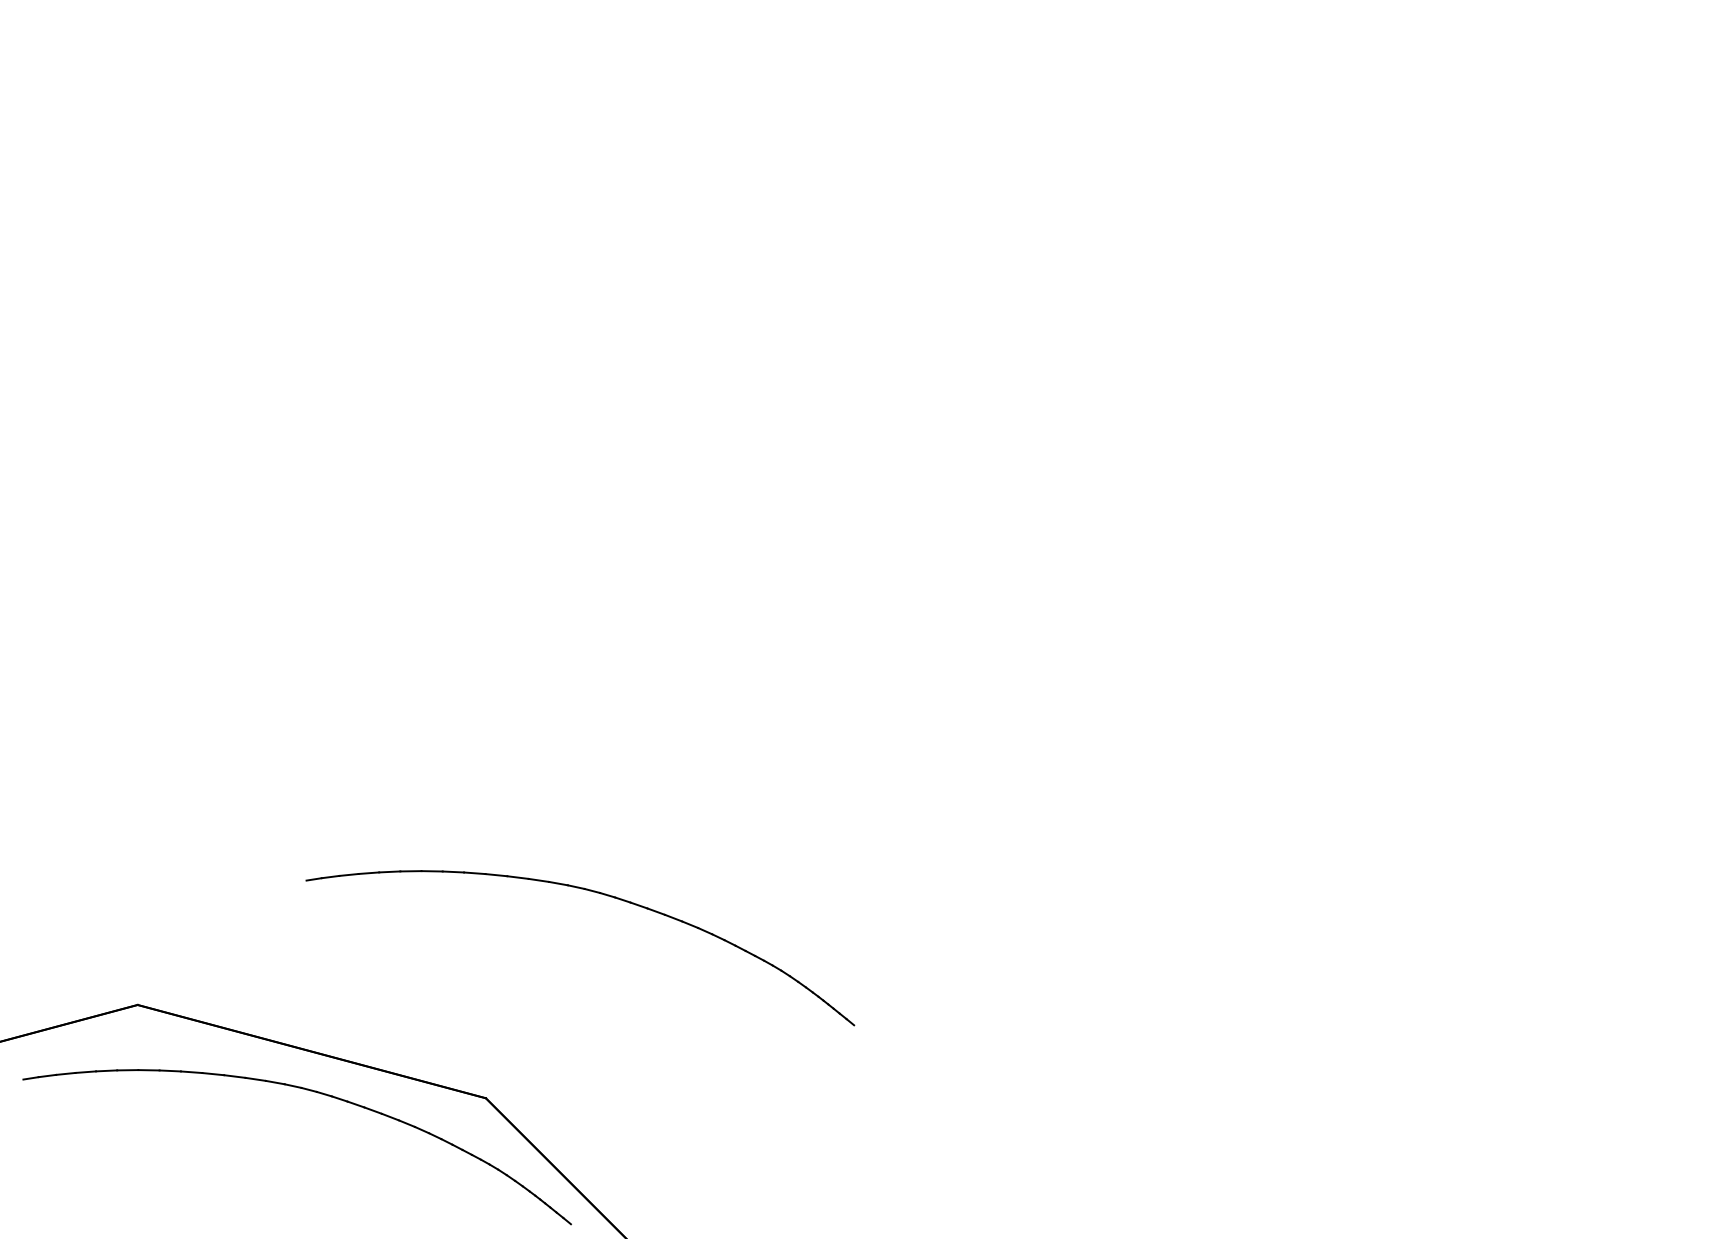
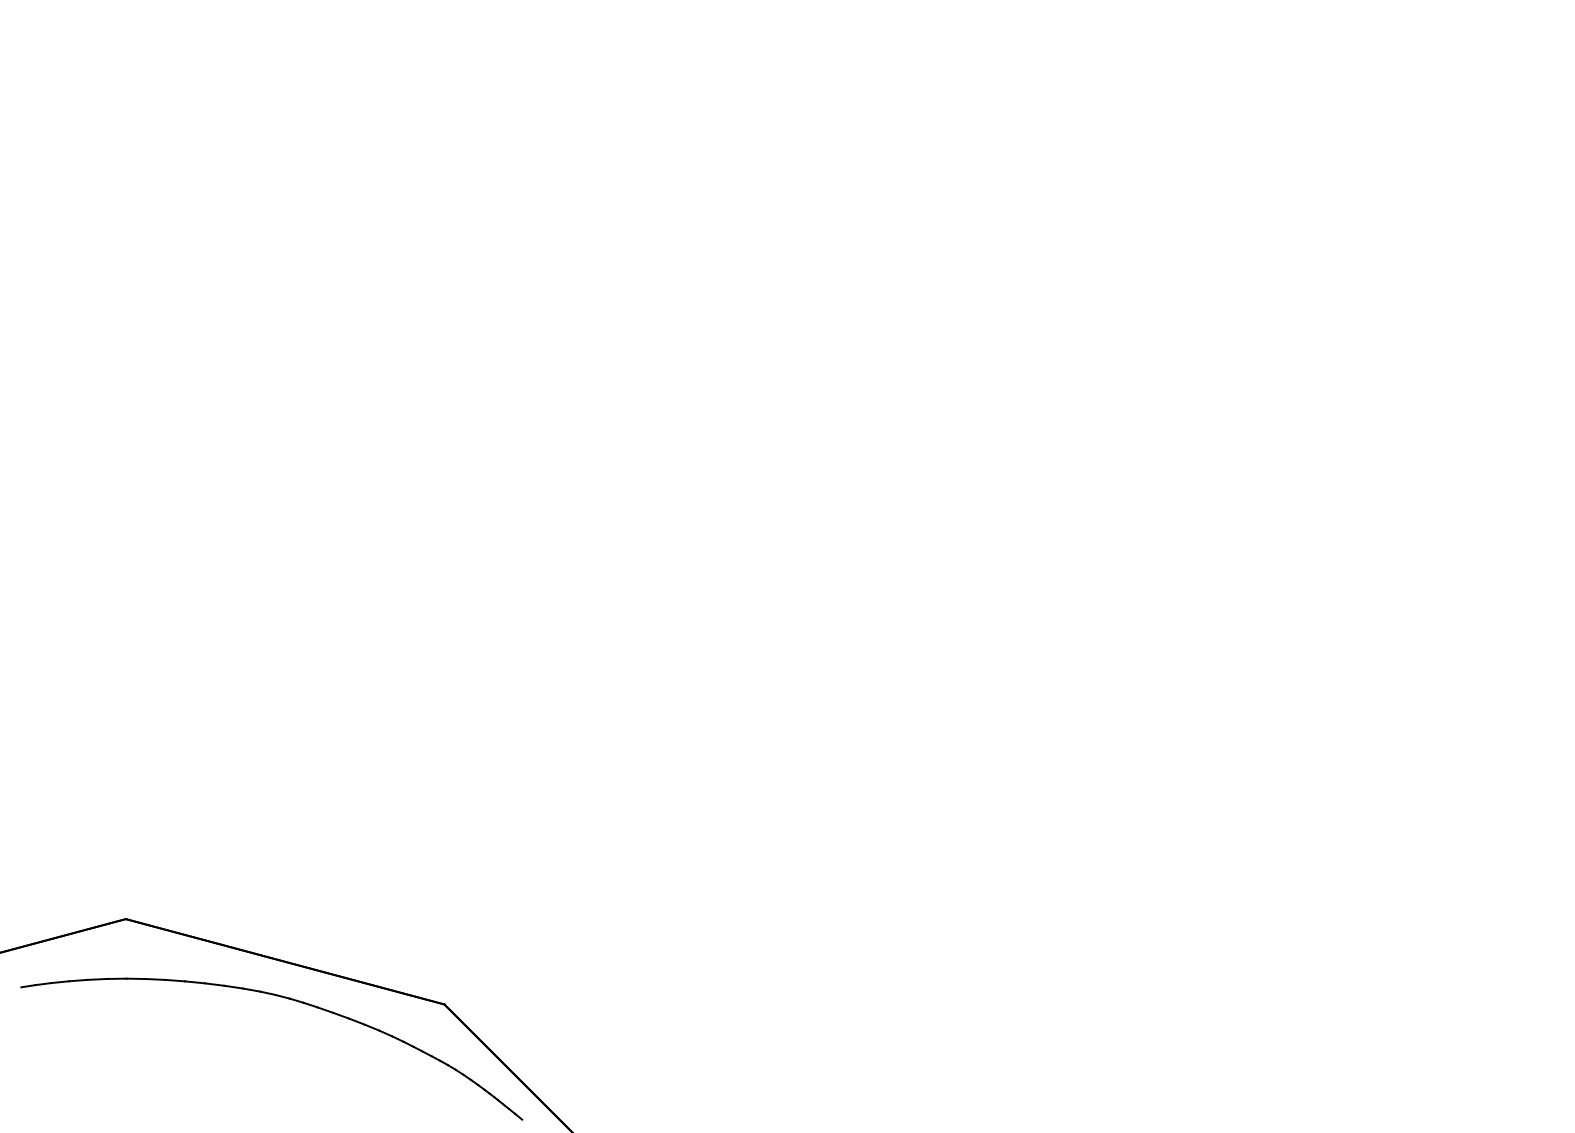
part: (594, 892) -> (543, 816), removed

